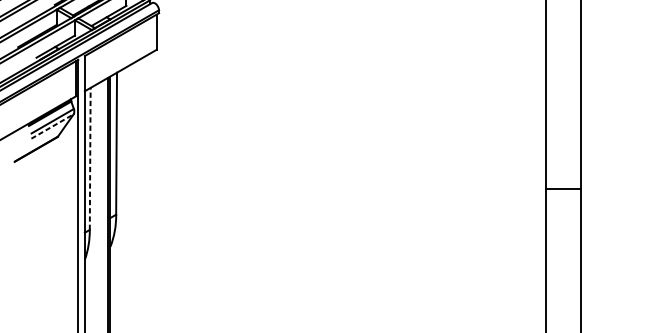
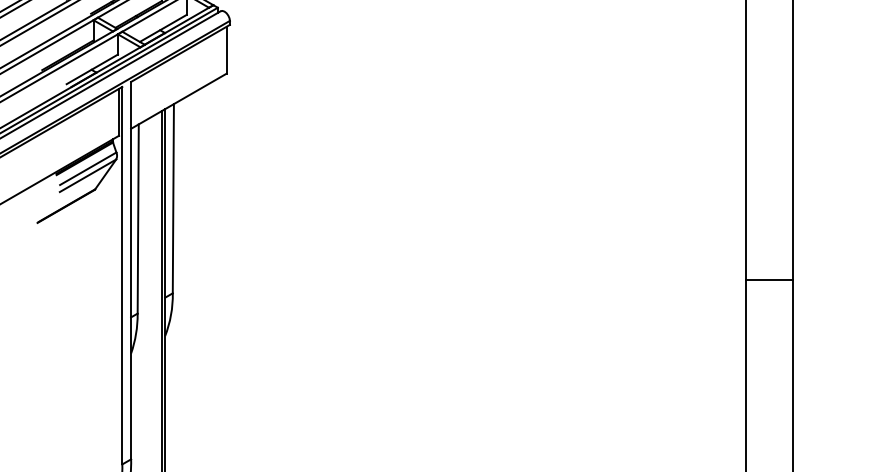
line: (52, 126) -> (88, 175), dashed -> solid
line: (90, 158) -> (138, 218), dashed -> solid
line: (563, 189) -> (769, 280), moved

